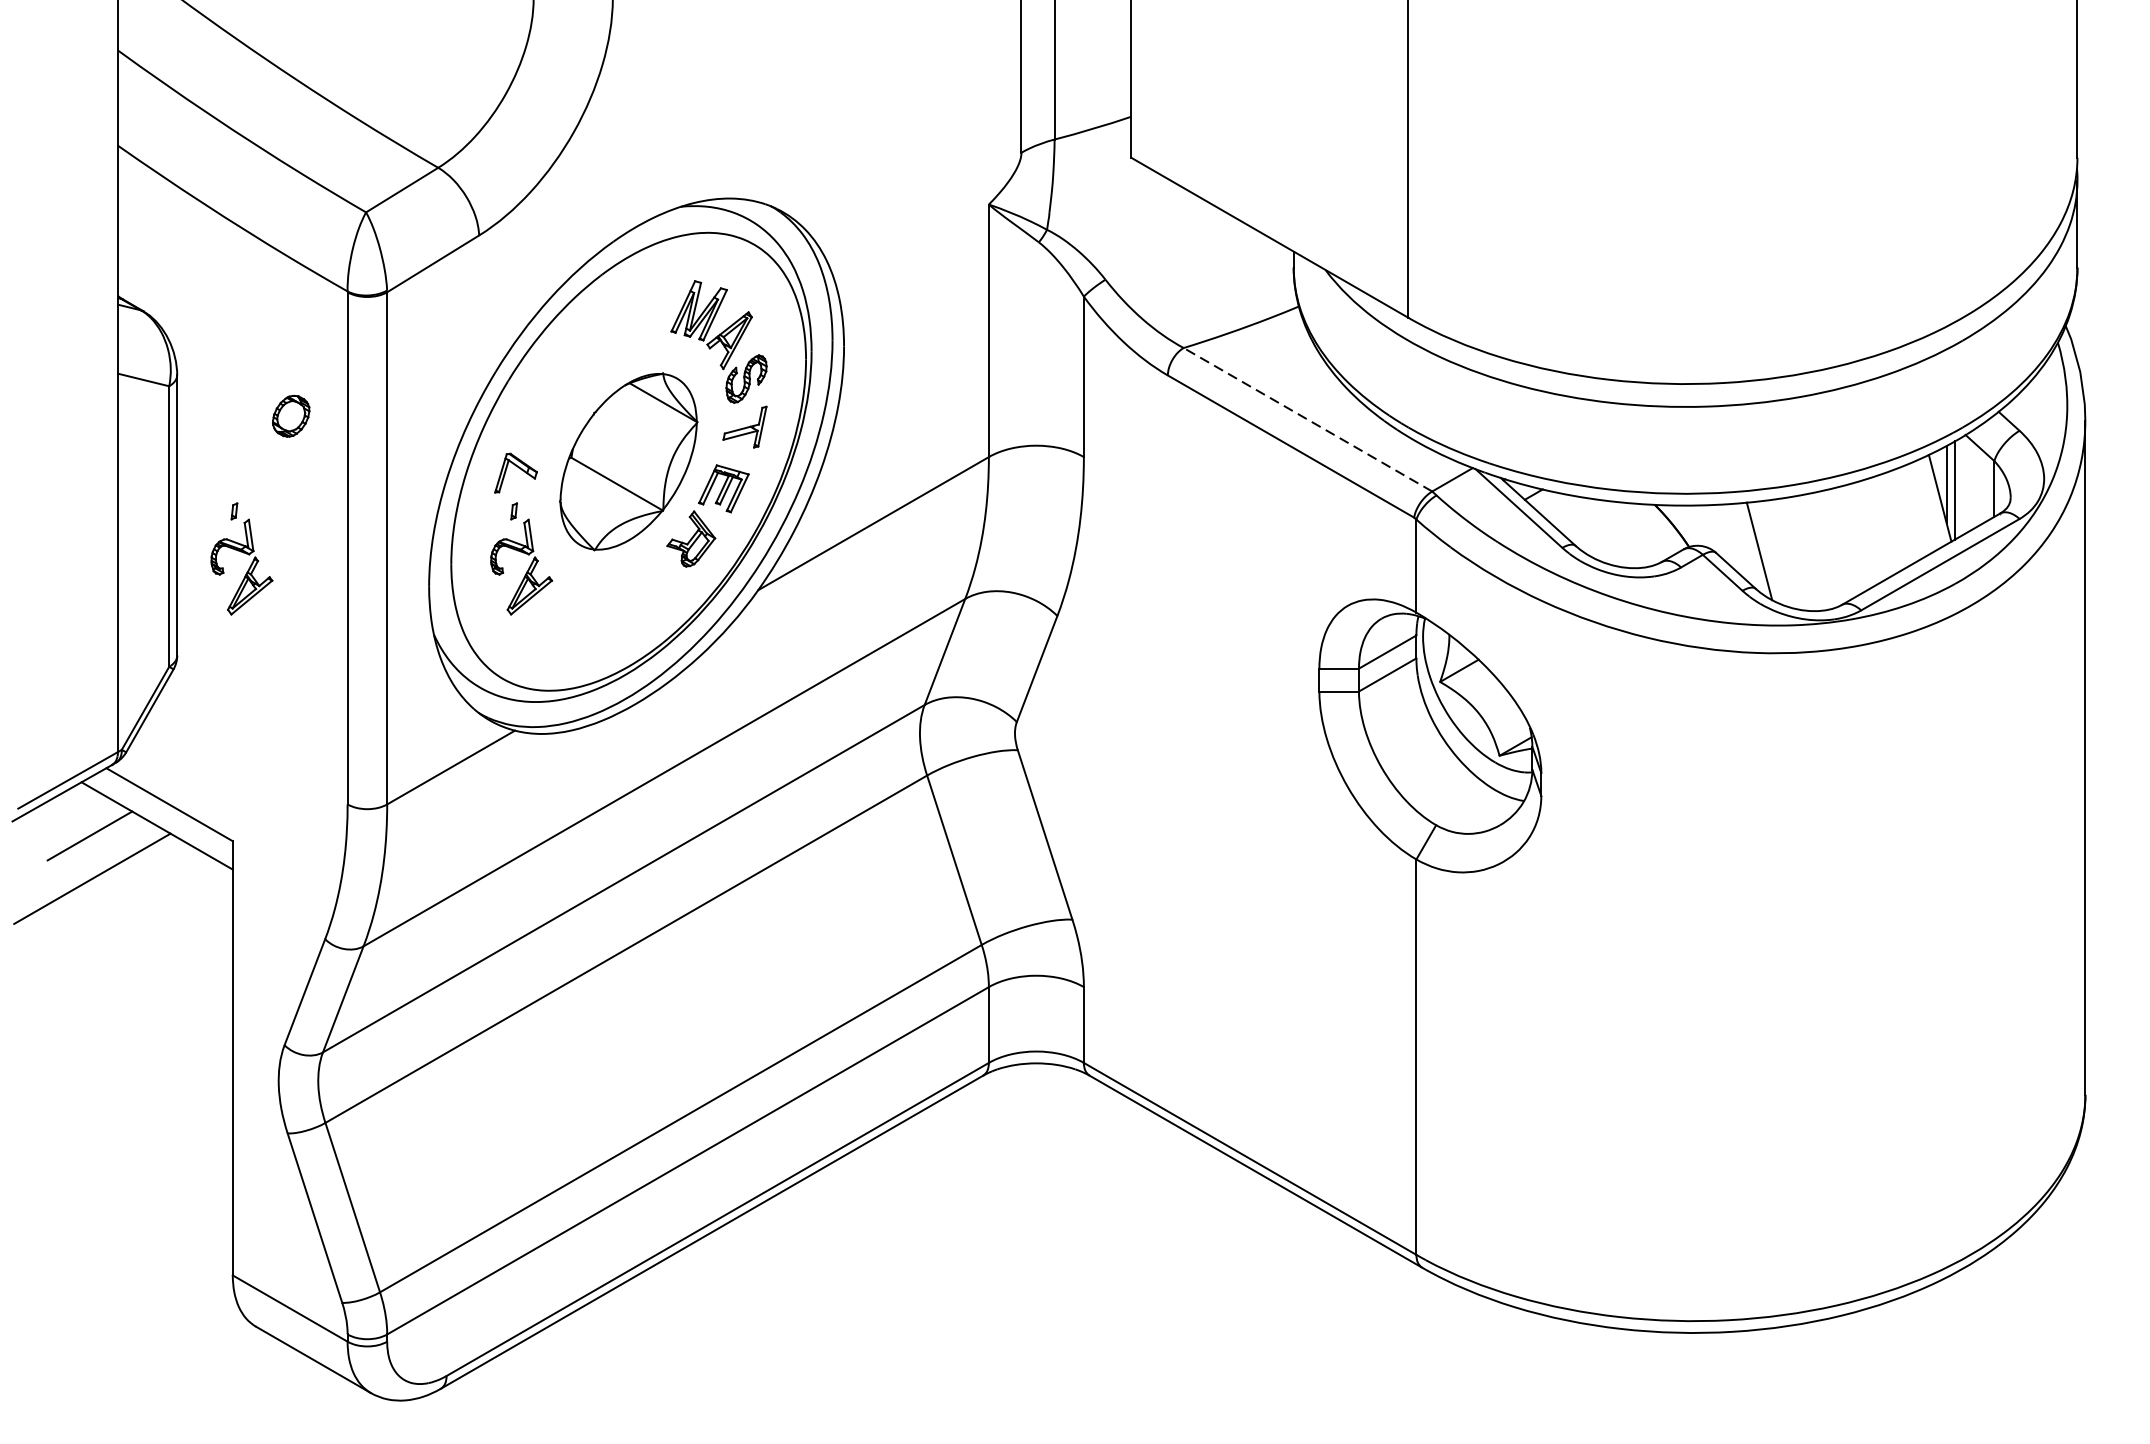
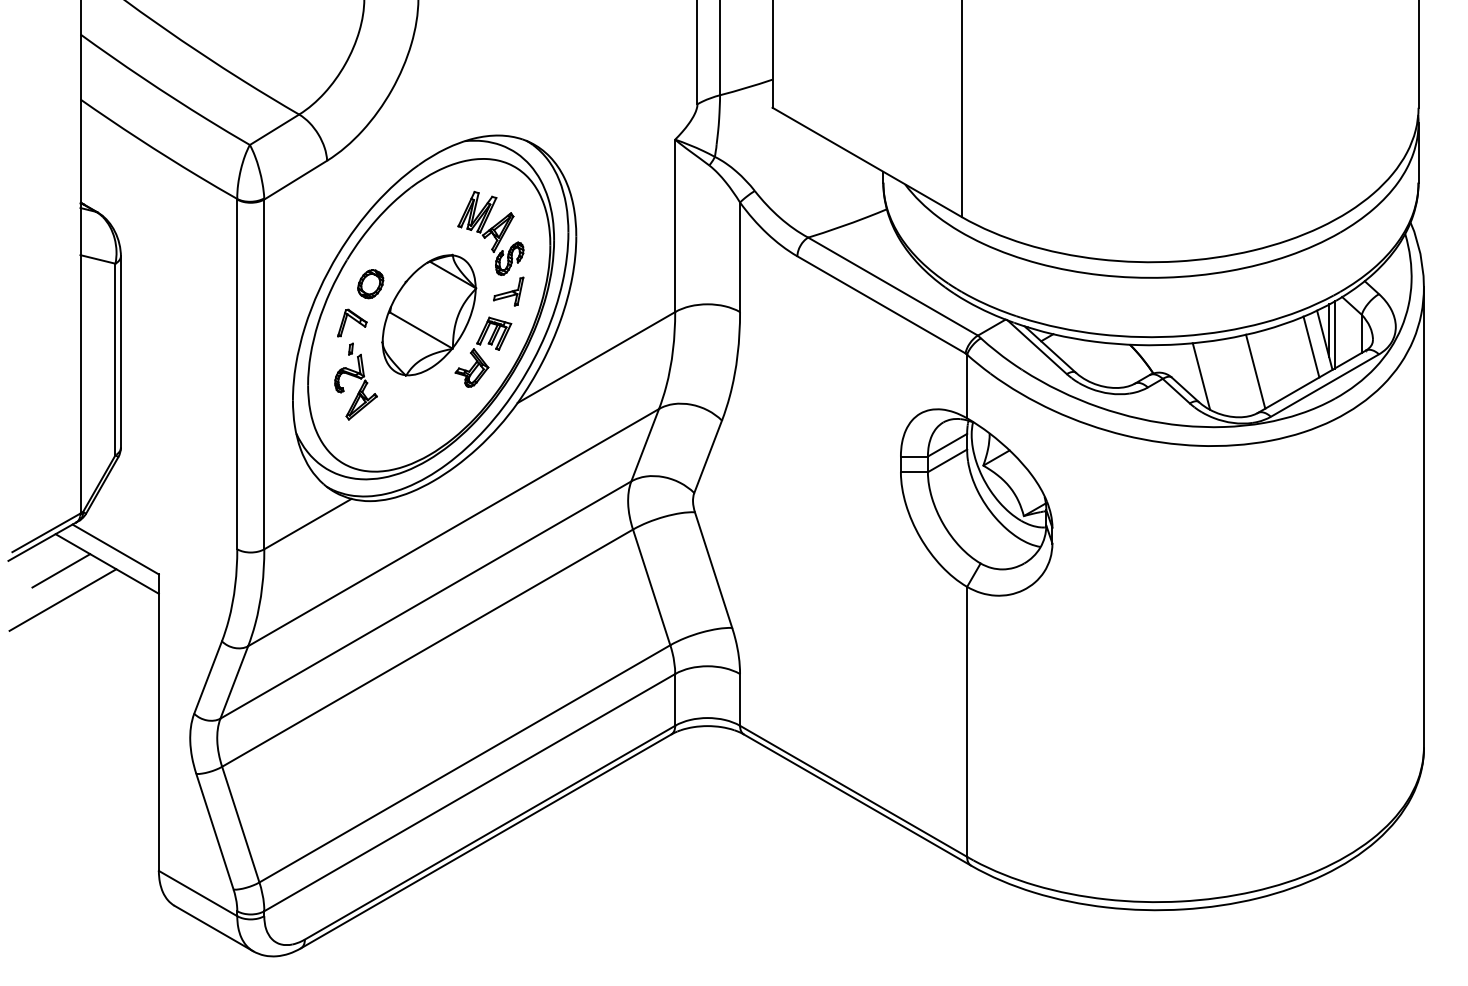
part: (290, 416) -> (370, 284), moved
line: (1308, 419) -> (893, 286), dashed -> solid
line: (1920, 507) -> (1311, 346), added
line: (1838, 544) -> (1255, 371), added
part: (241, 558) -> (164, 381), removed

